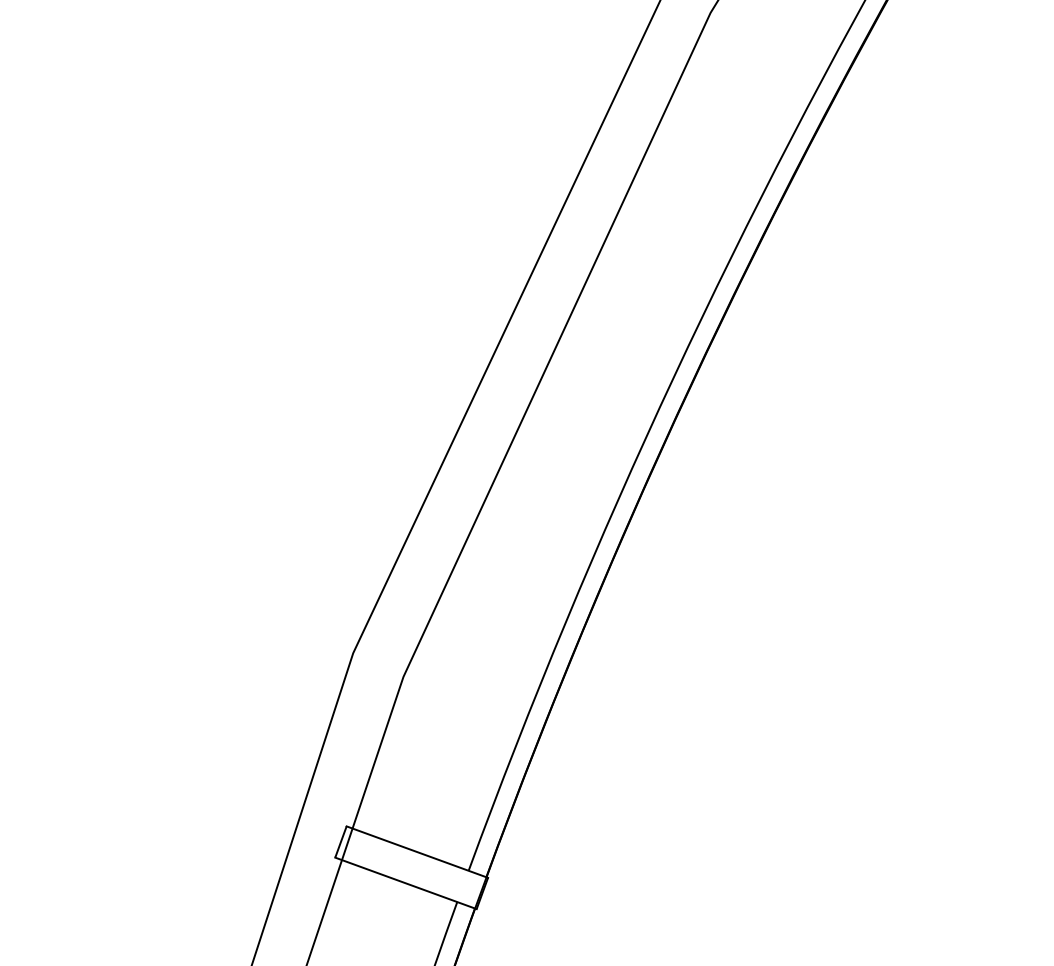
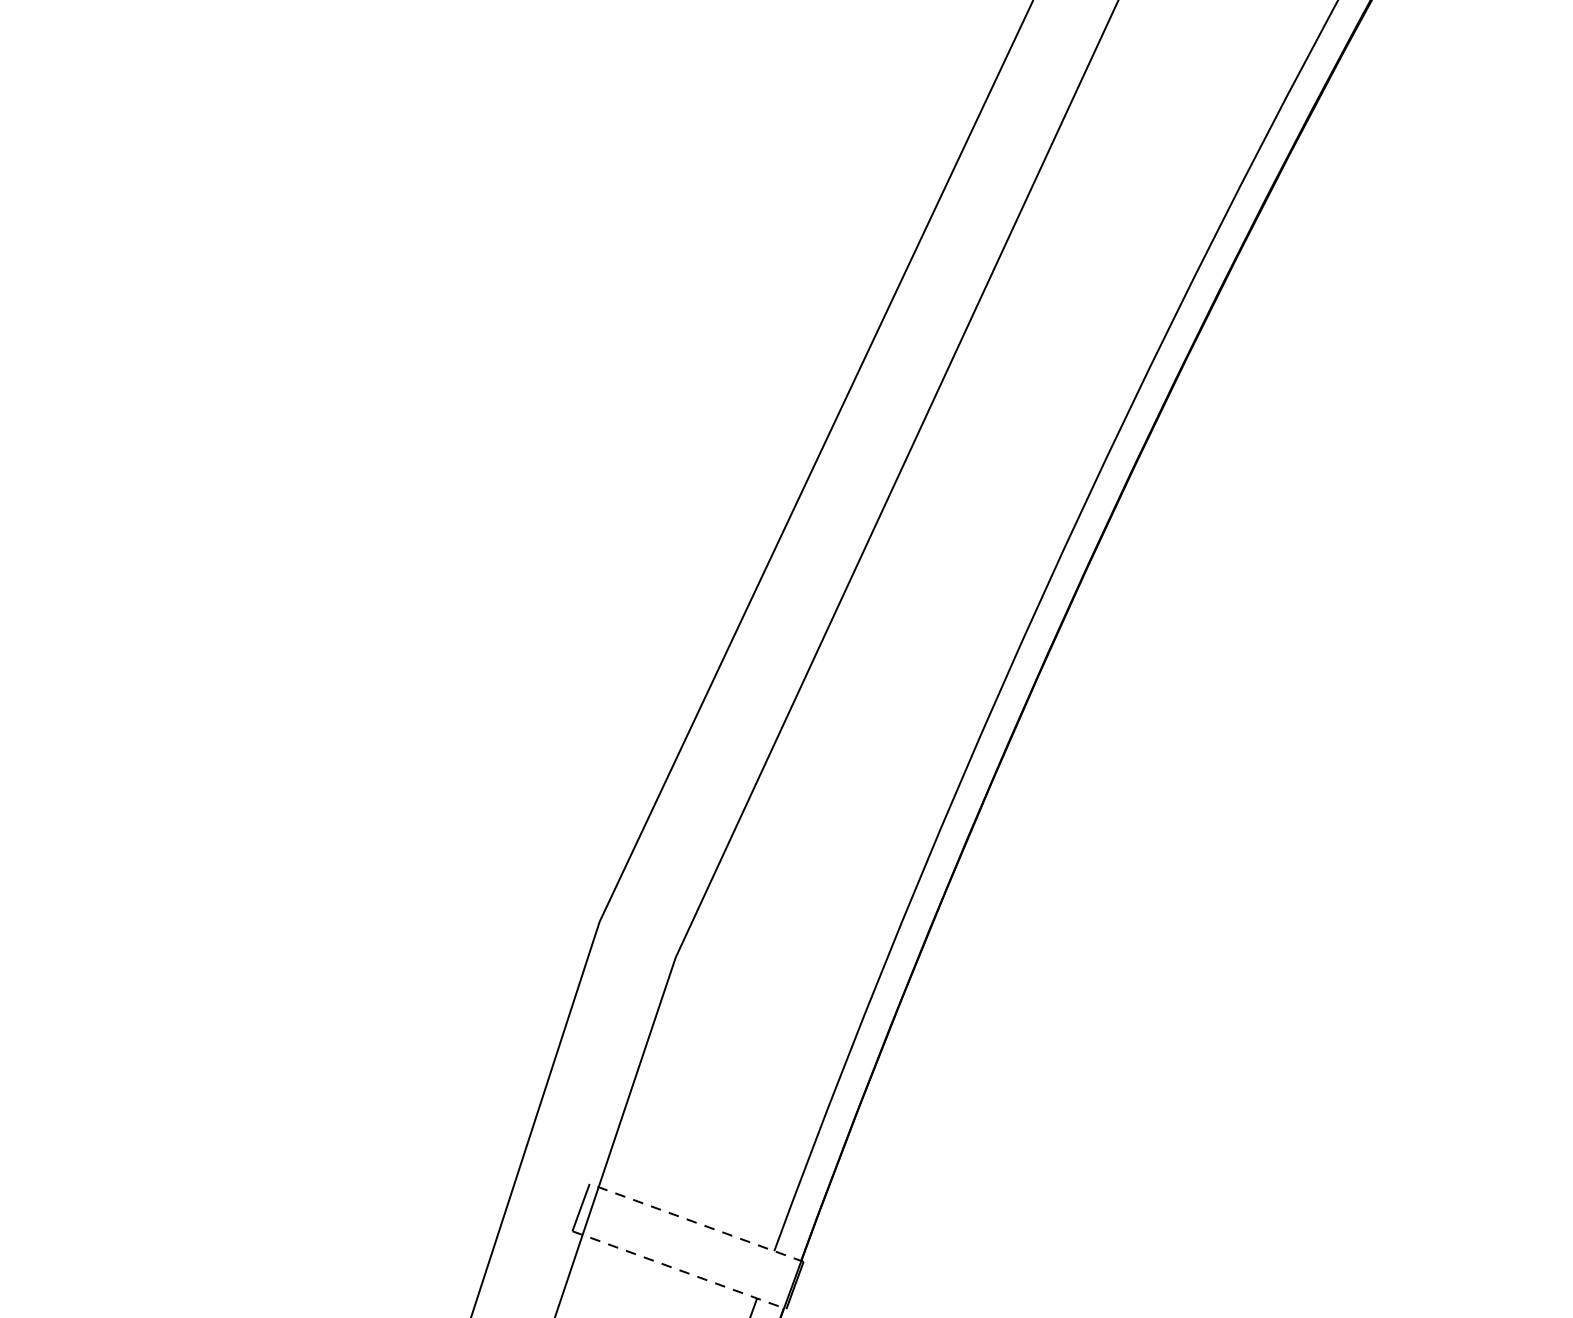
line: (416, 851) -> (695, 1221), solid -> dashed
line: (406, 883) -> (680, 1270), solid -> dashed

